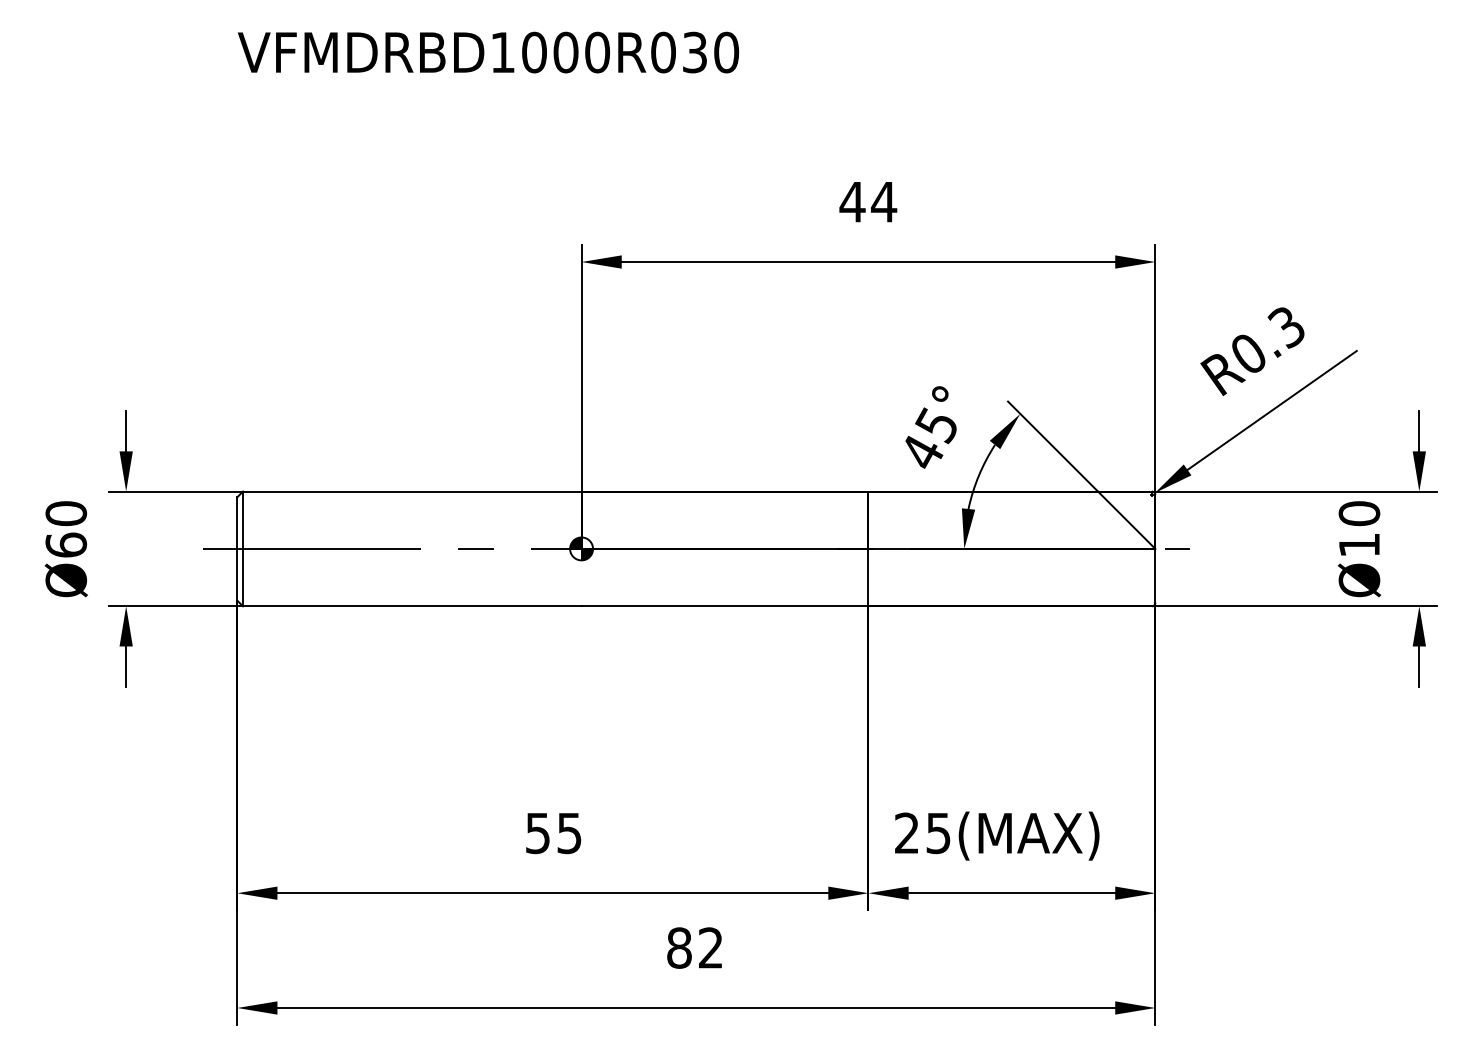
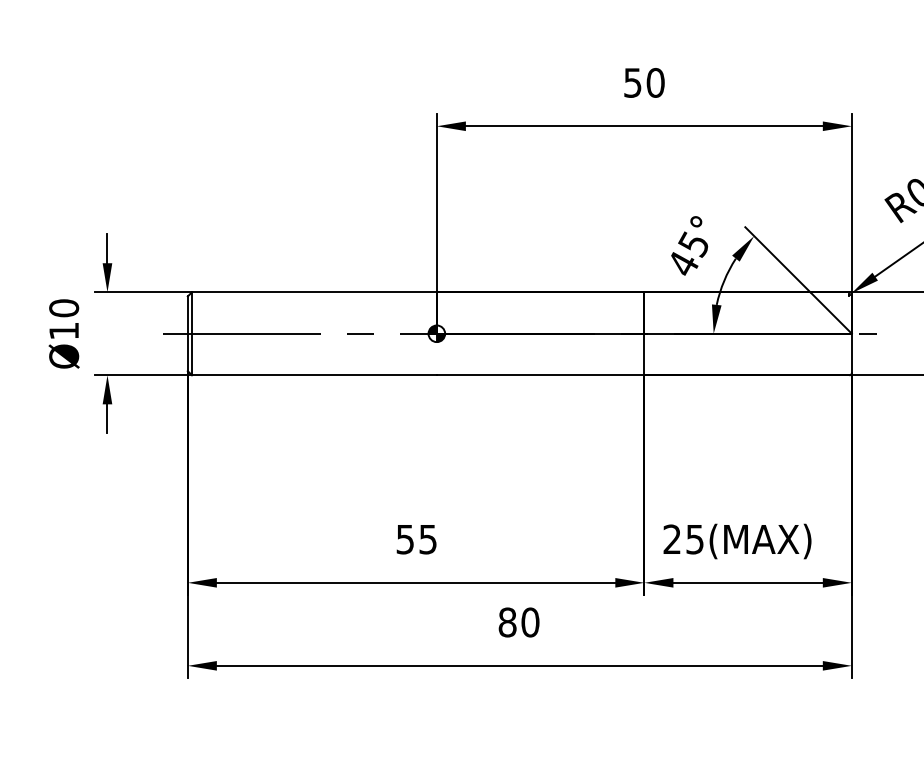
text: (868, 201) -> (644, 82), 44 -> 50
text: (66, 544) -> (64, 330), Ø60 -> Ø10
text: (710, 947) -> (530, 622), 82 -> 80

